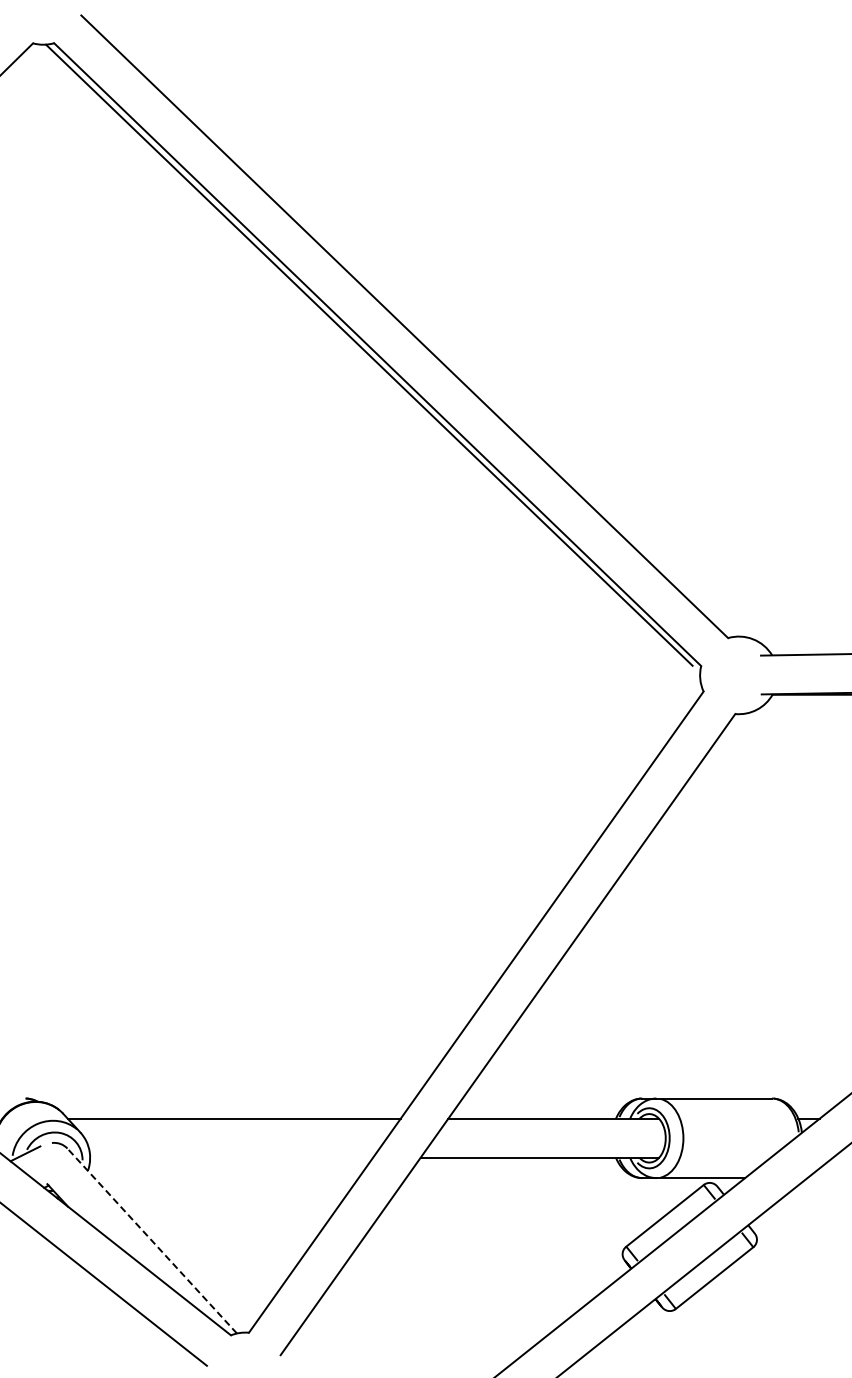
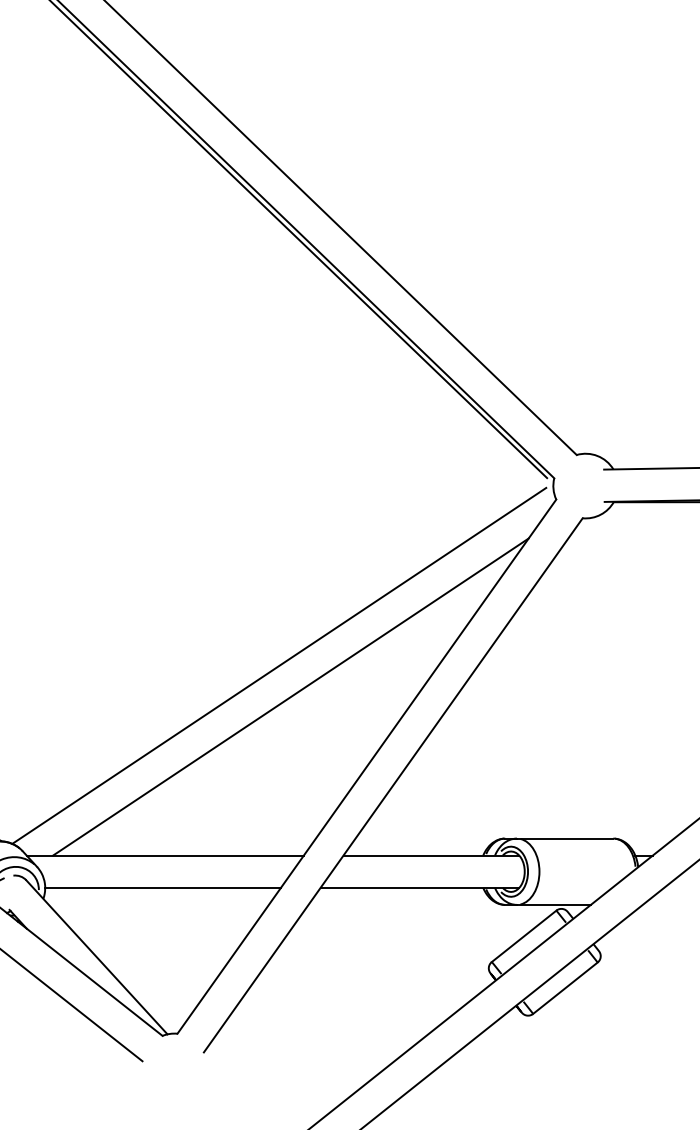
line: (370, 890) -> (278, 665), added
line: (384, 928) -> (290, 696), added
line: (231, 1157) -> (162, 887), added
line: (151, 1240) -> (96, 956), dashed -> solid

